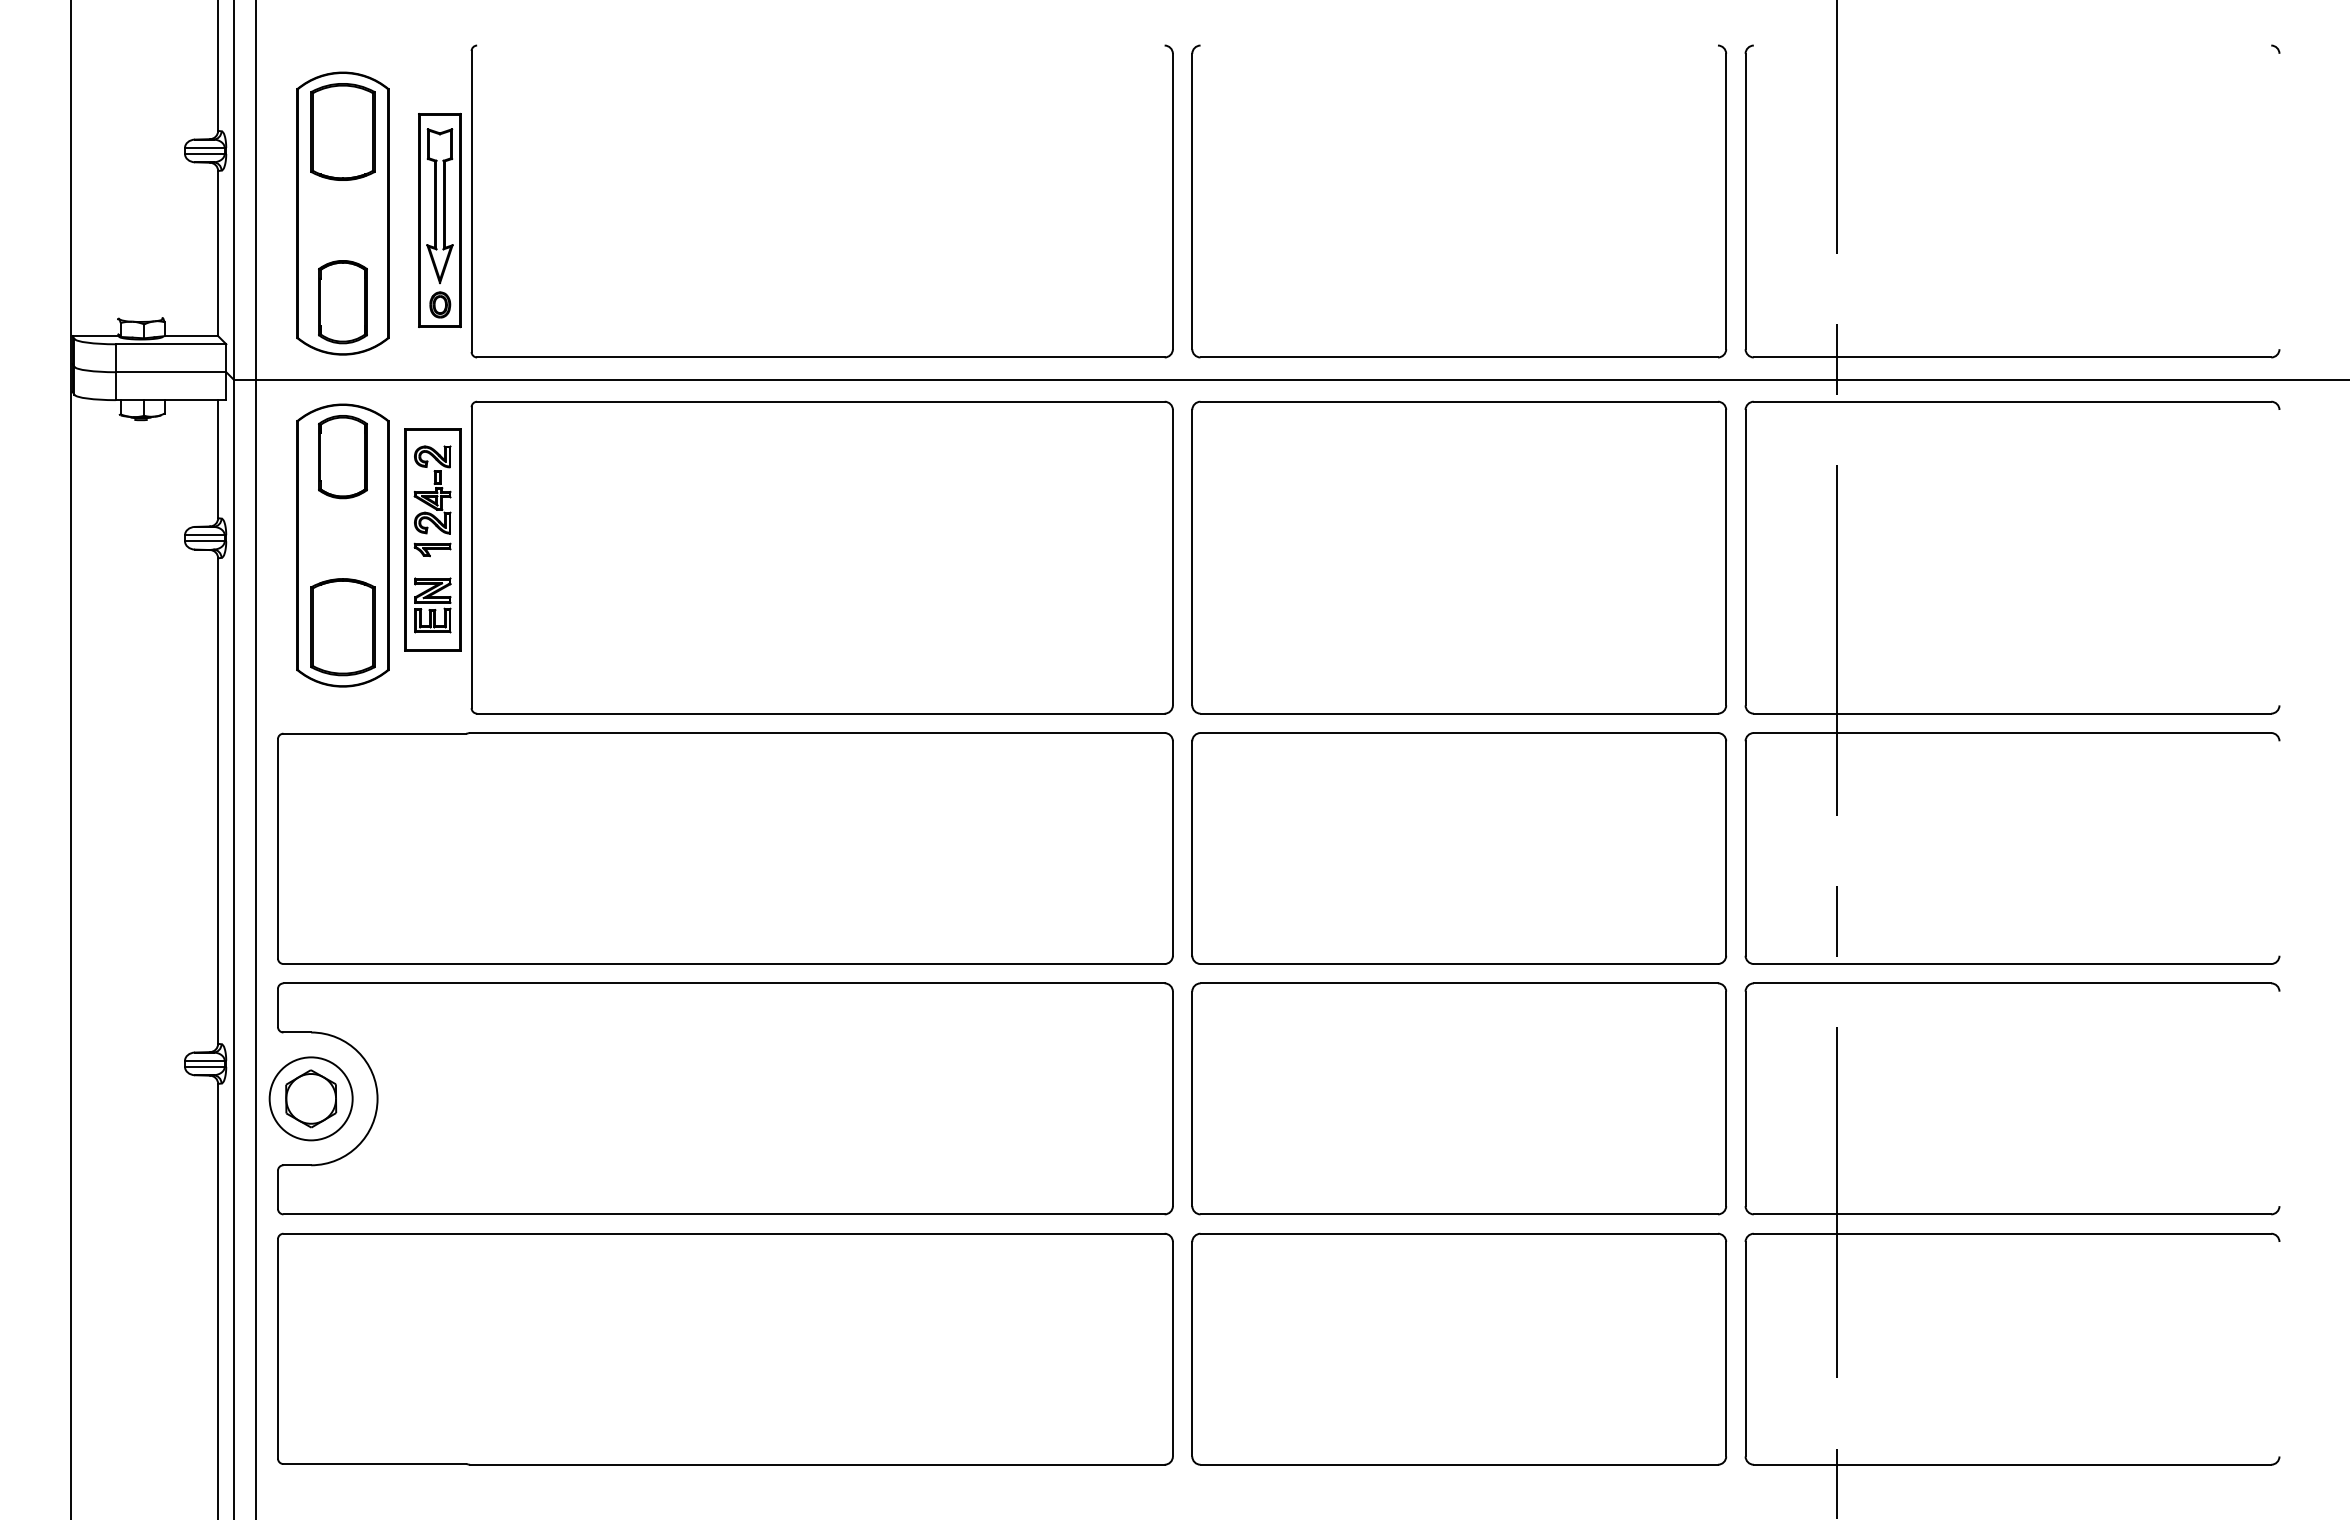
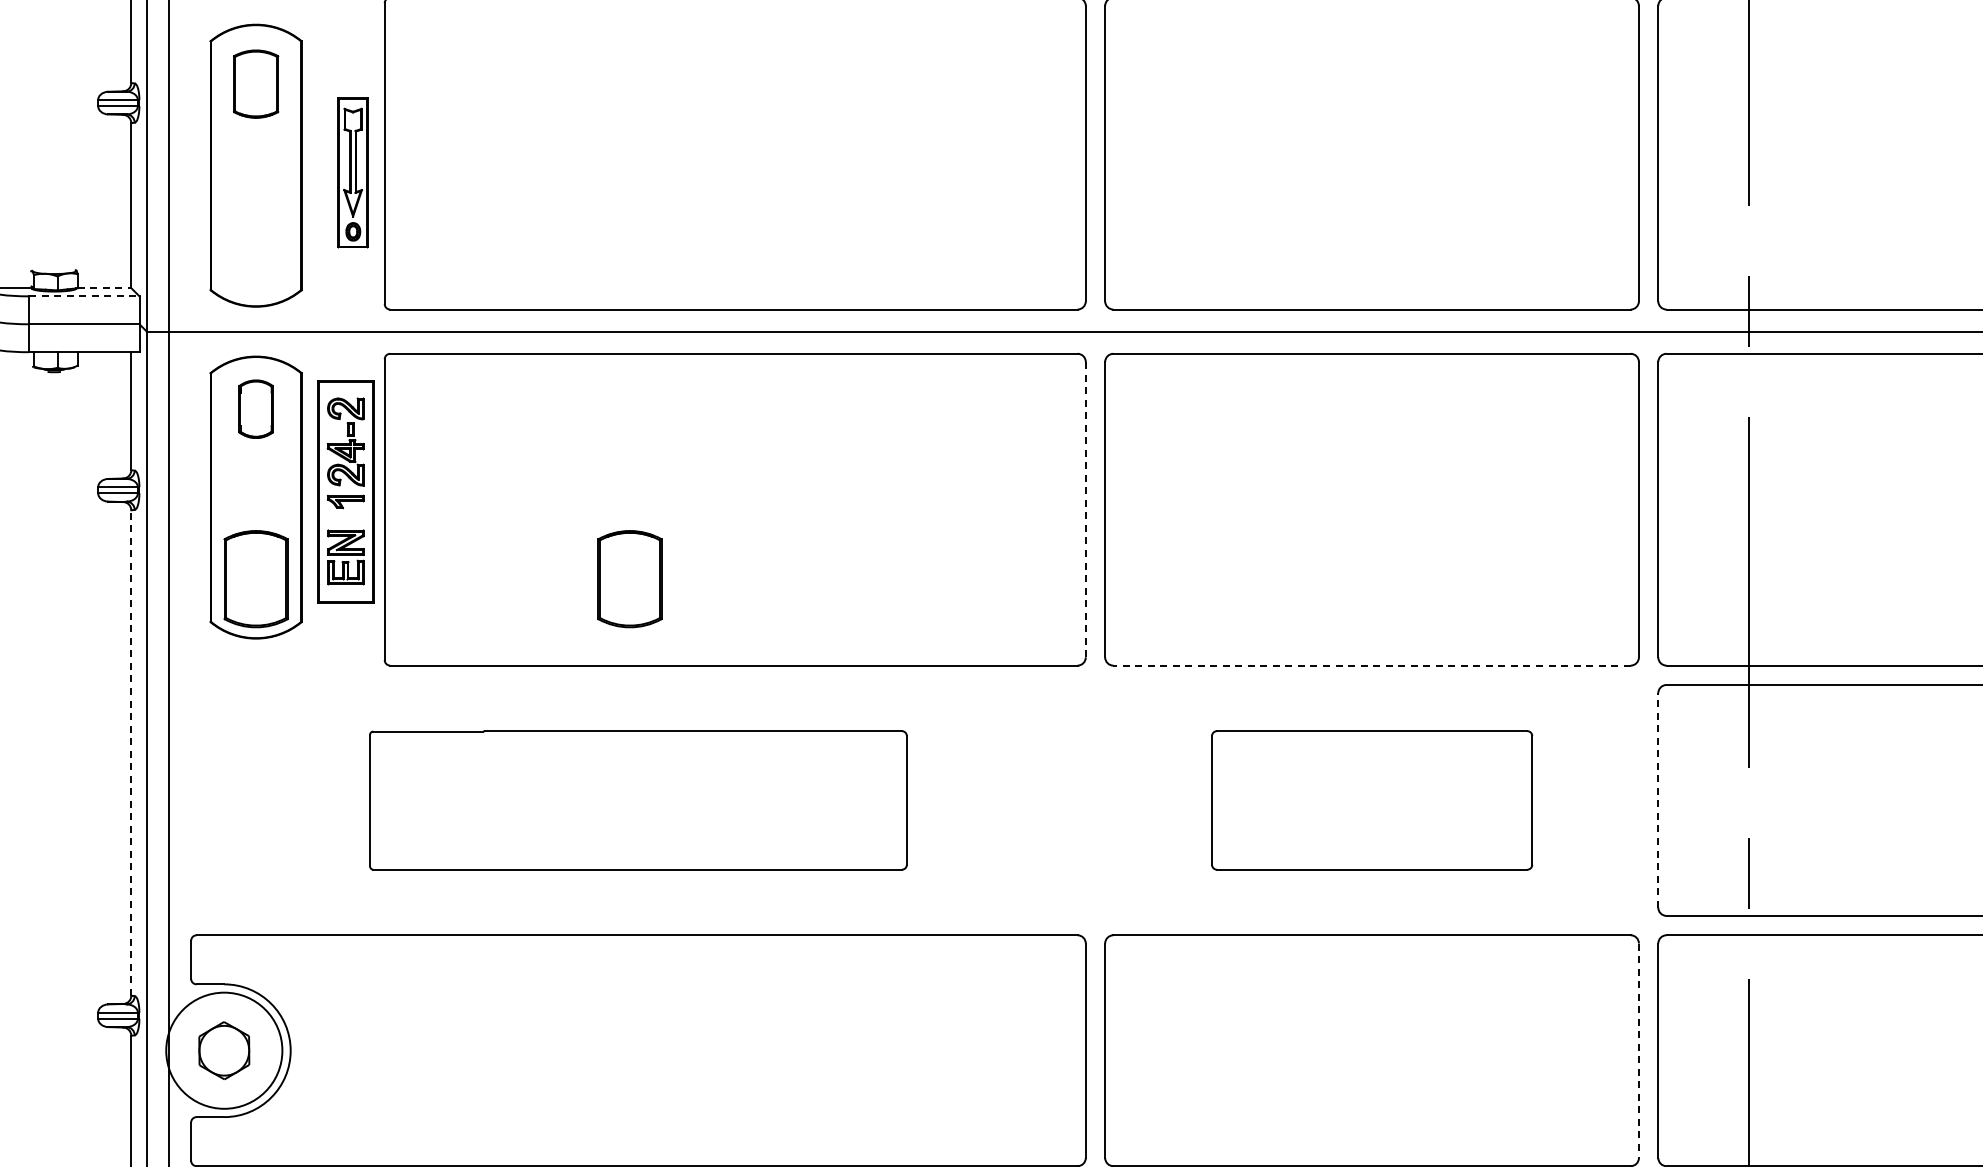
part: (342, 131) -> (255, 83), size x0.7
part: (439, 220) -> (352, 172), size x0.7
part: (342, 302) -> (255, 254), removed
line: (191, 336) -> (104, 288), solid -> dashed
line: (171, 344) -> (84, 296), solid -> dashed
part: (342, 457) -> (255, 409), size x0.7
line: (1172, 557) -> (1085, 509), solid -> dashed
part: (716, 627) -> (629, 579), added
line: (1459, 713) -> (1372, 665), solid -> dashed
line: (218, 801) -> (131, 753), solid -> dashed
part: (725, 848) -> (638, 800), size x0.6
part: (1459, 848) -> (1372, 800), size x0.6
line: (1745, 848) -> (1658, 800), solid -> dashed
circle: (310, 1098) -> (223, 1050), size x1.4
line: (1726, 1099) -> (1639, 1051), solid -> dashed

